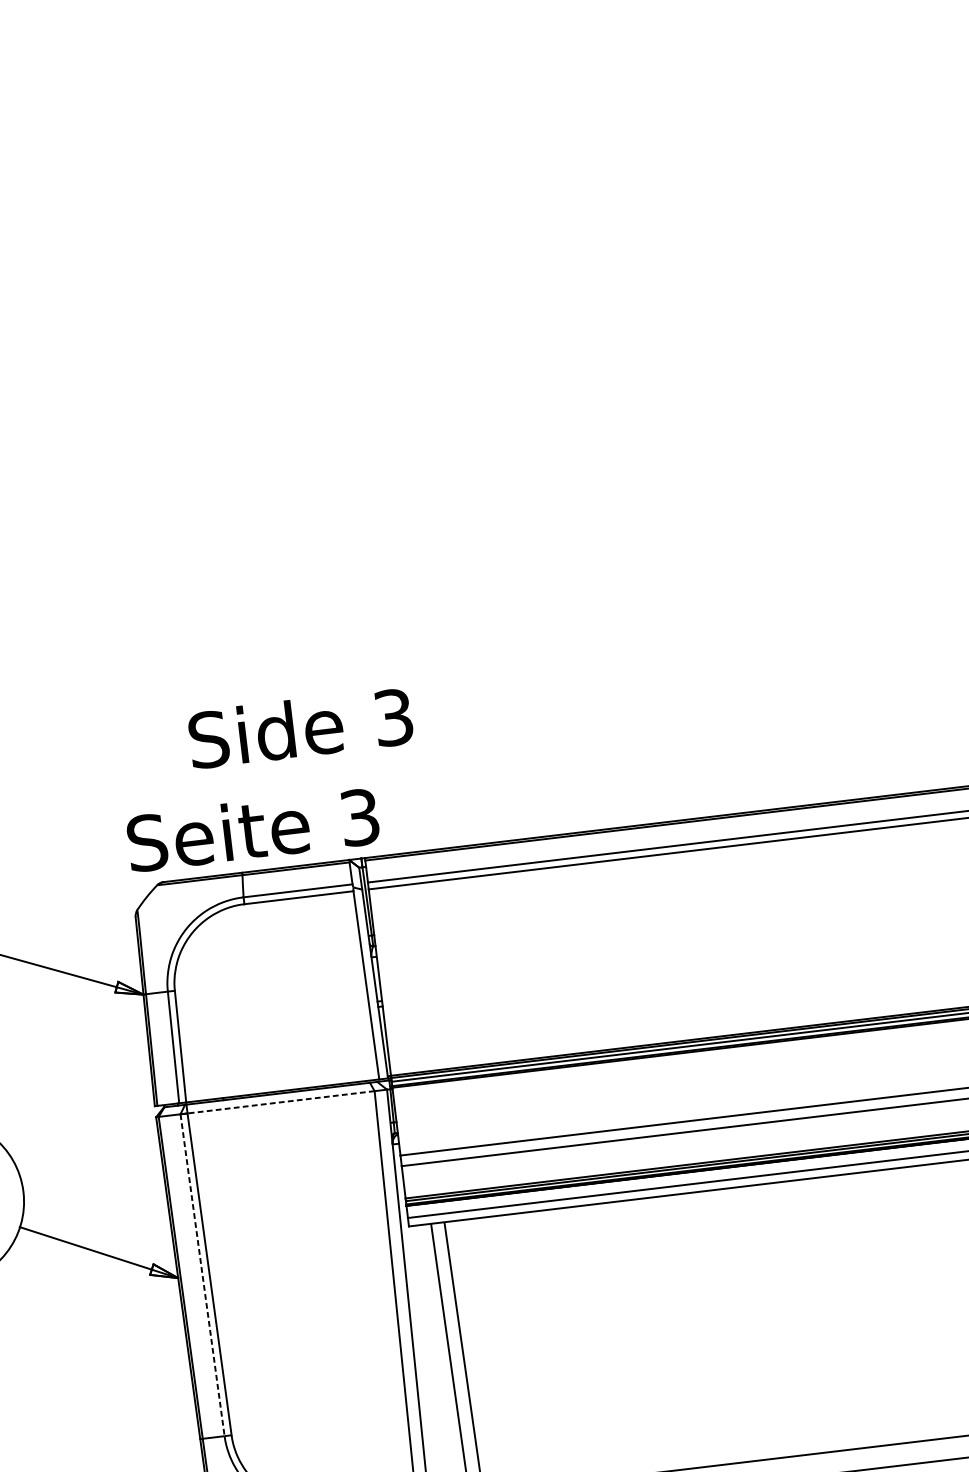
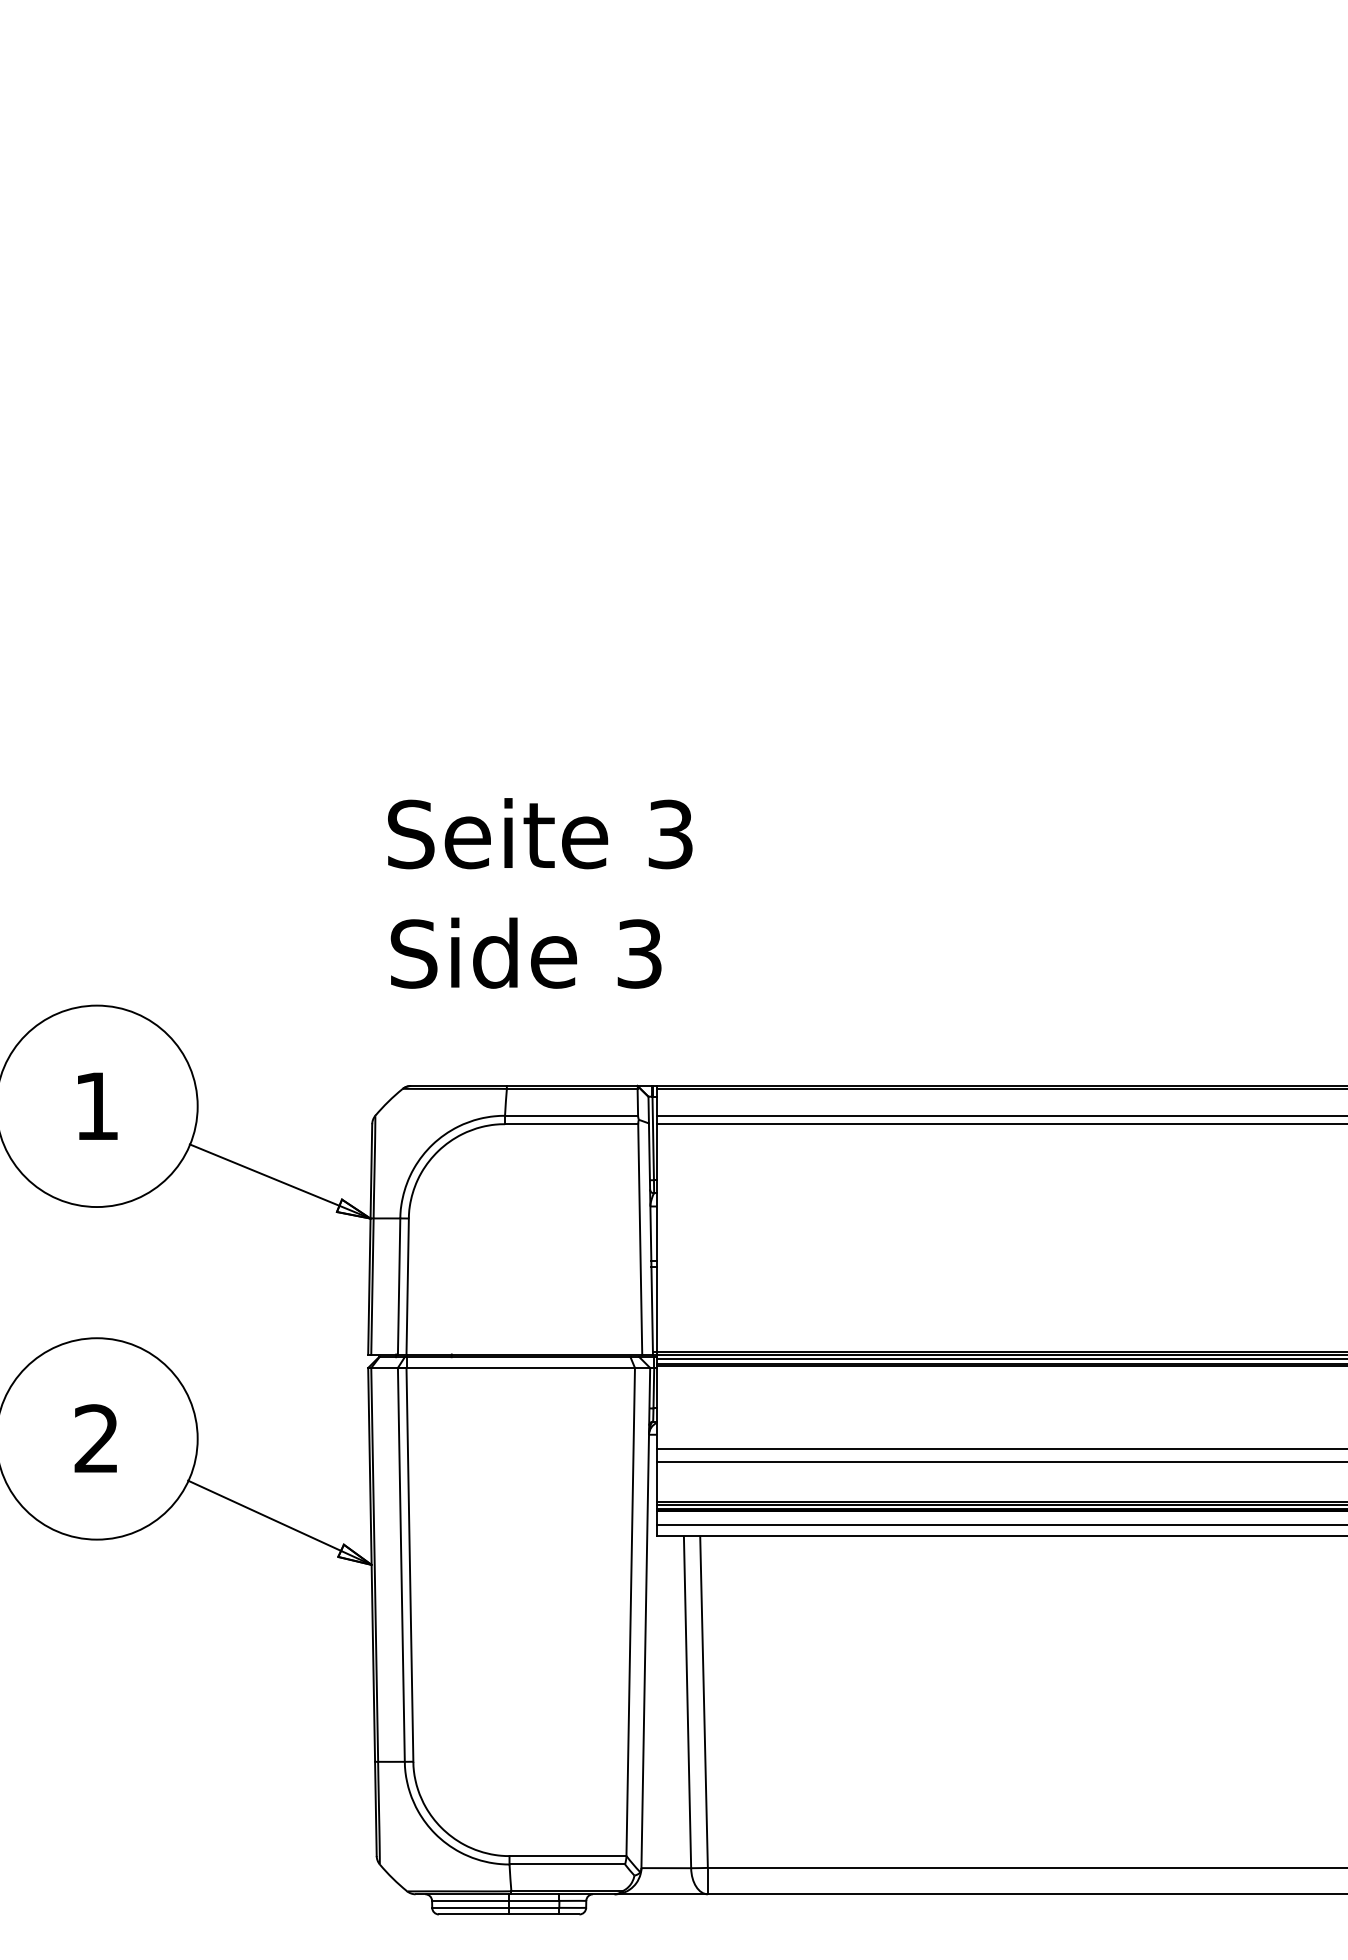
text: (300, 727) -> (525, 952), moved
text: (253, 829) -> (540, 833), moved
line: (280, 1101) -> (520, 1367), dashed -> solid
line: (202, 1274) -> (401, 1564), dashed -> solid

